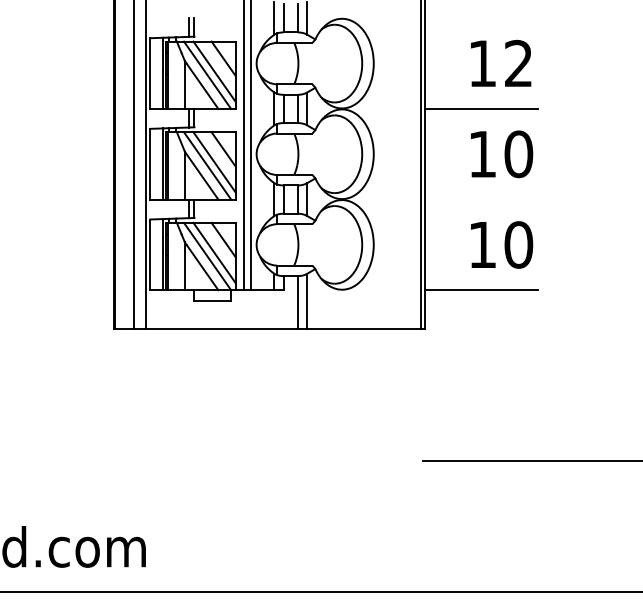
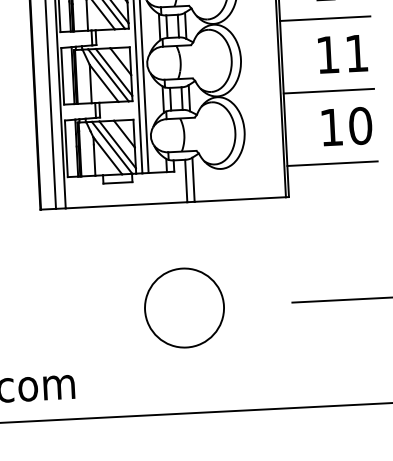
text: (518, 154) -> (356, 53), 10 -> 11
line: (480, 199) -> (328, 91), added
circle: (287, 460) -> (184, 307), added

